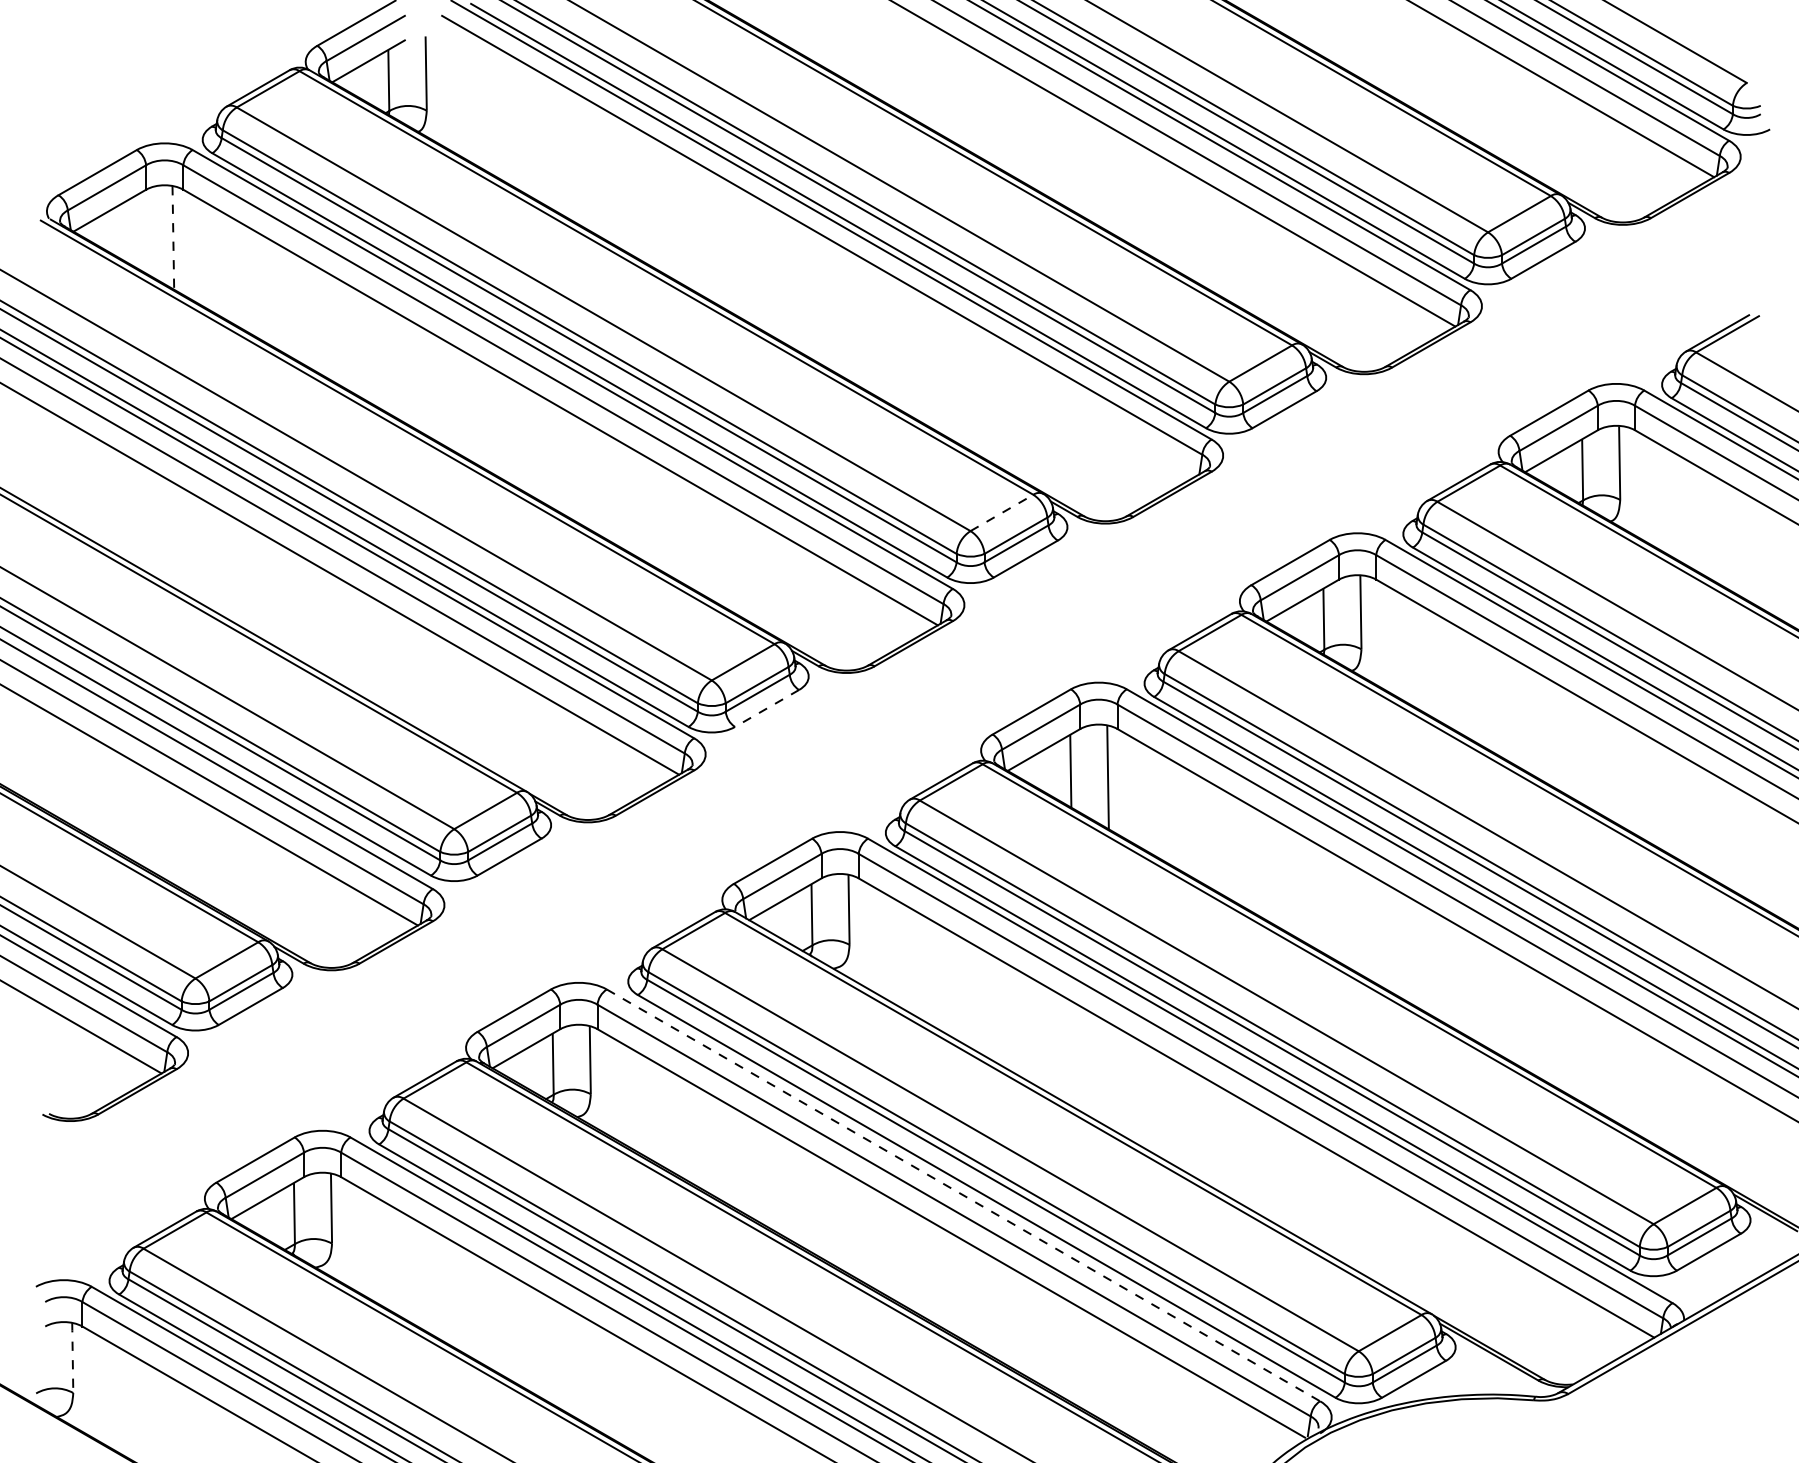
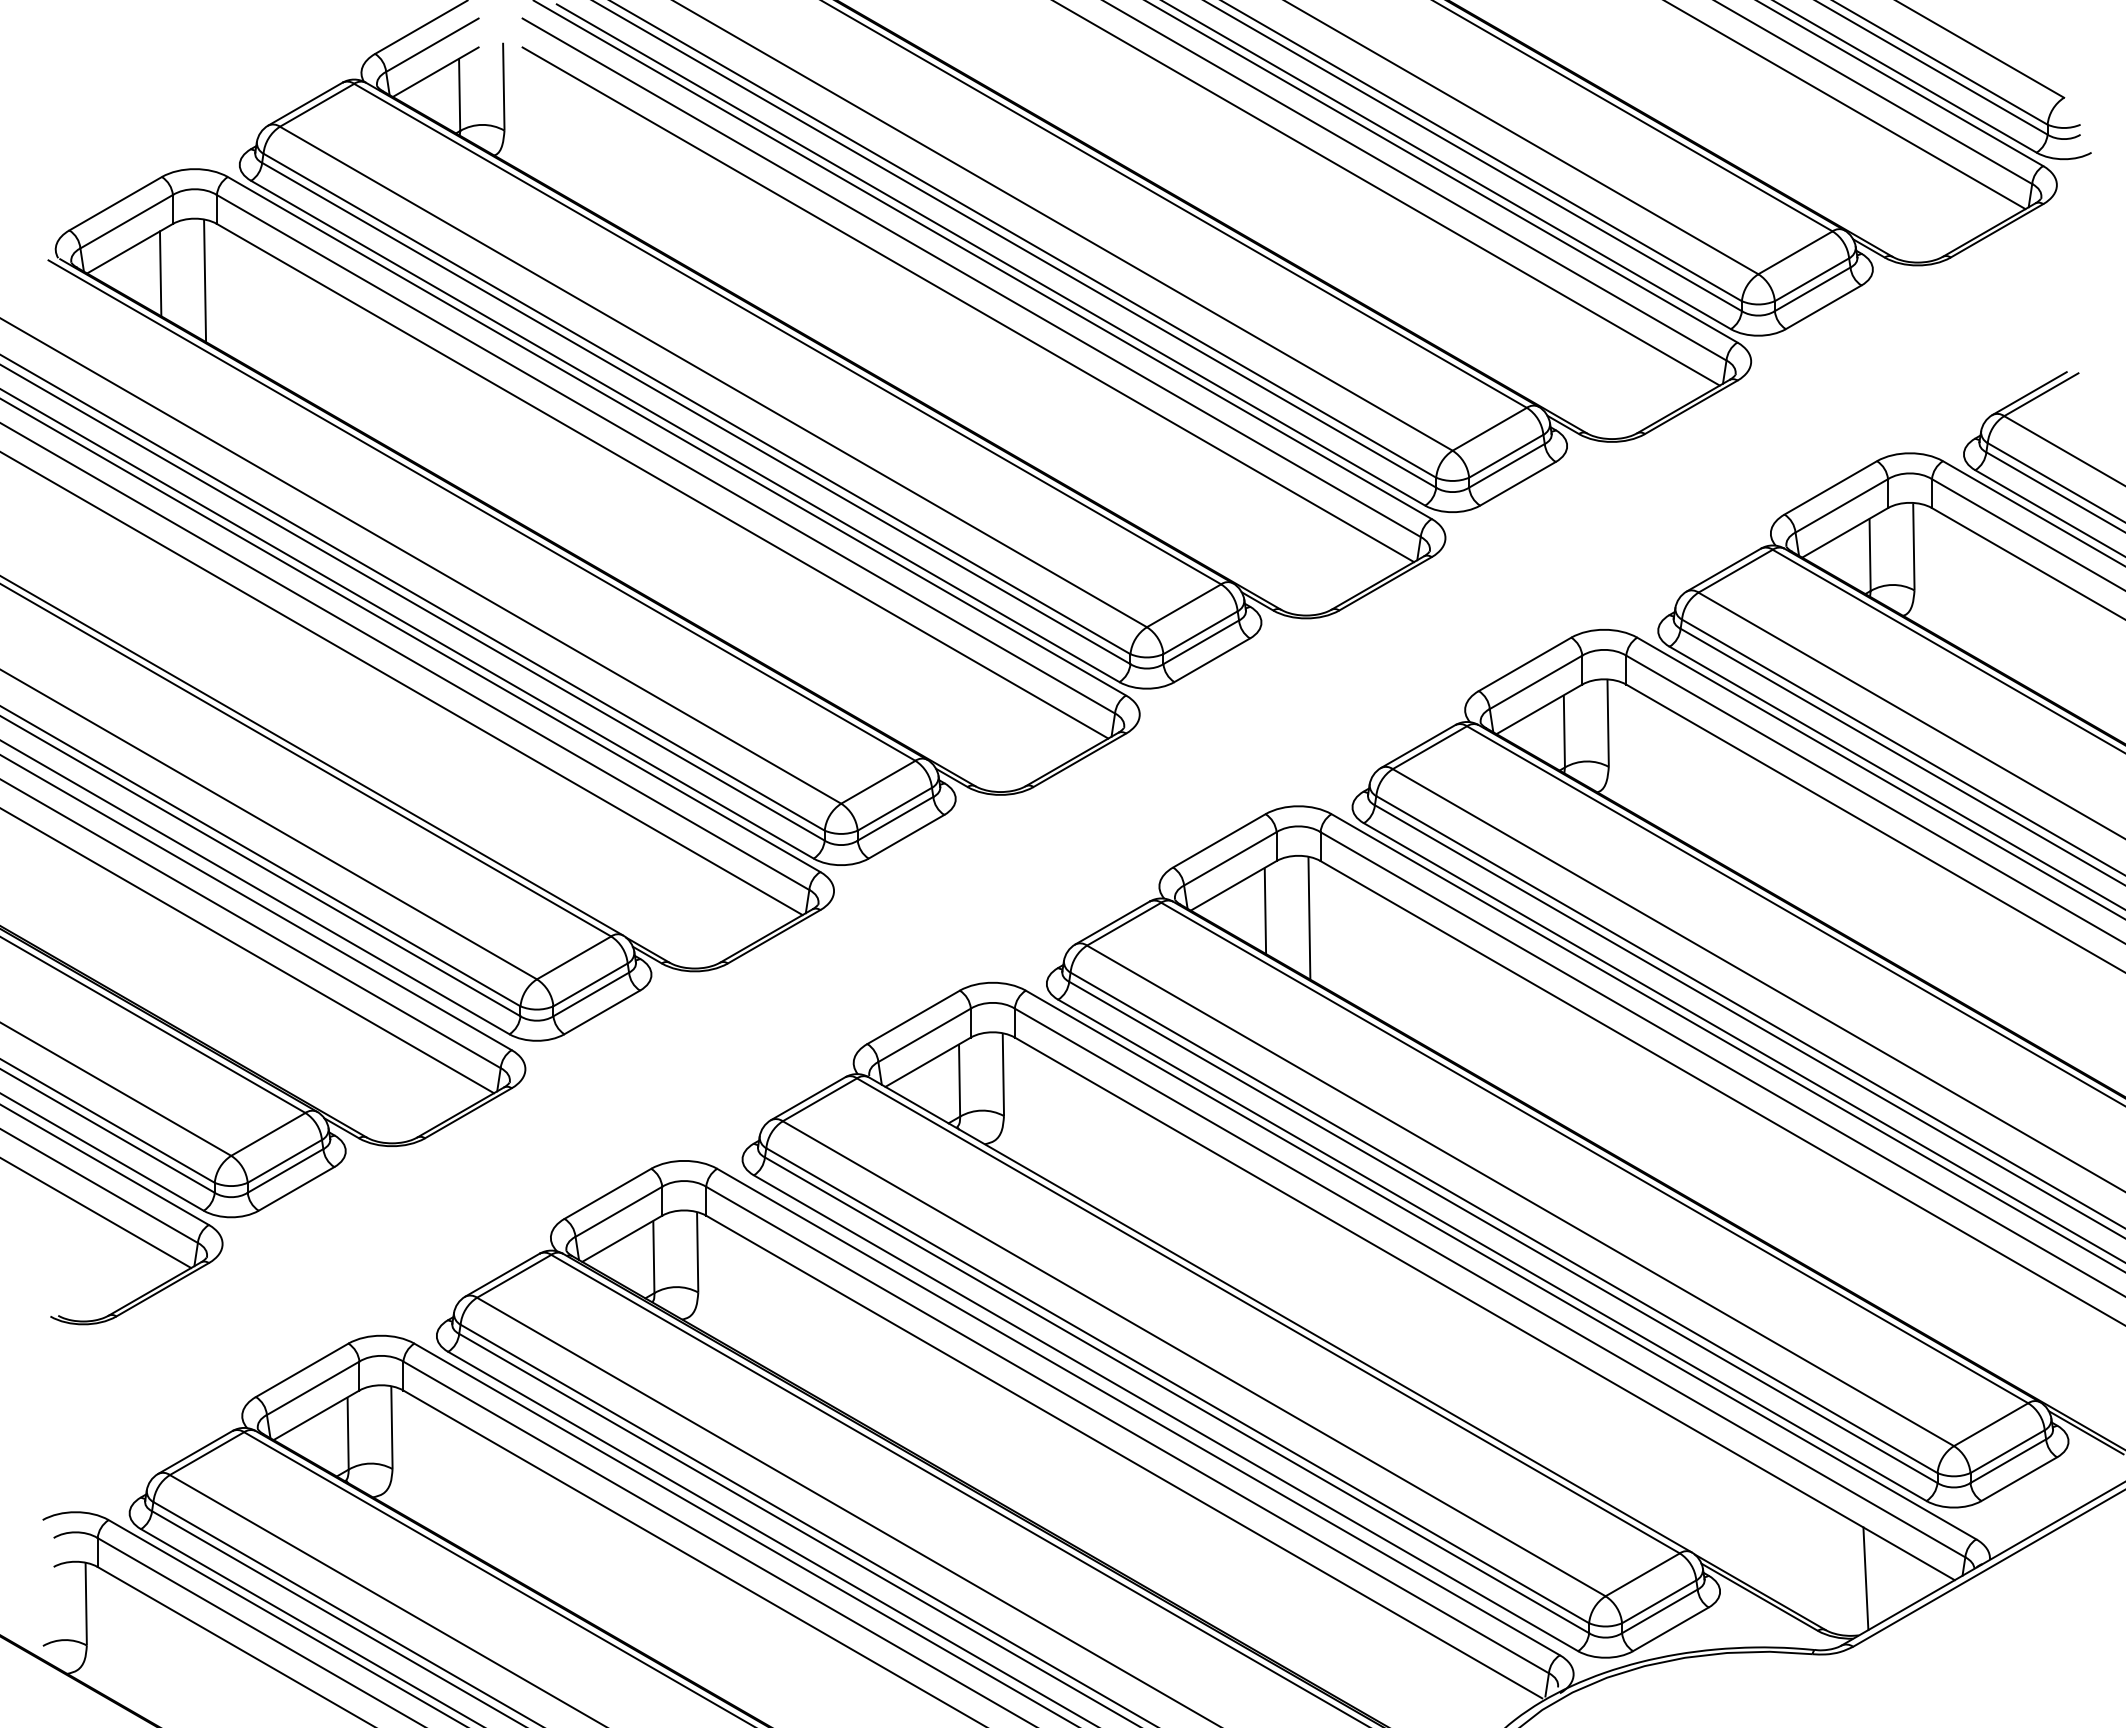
line: (135, 231) -> (160, 273), added
line: (173, 237) -> (205, 280), dashed -> solid
line: (819, 257) -> (968, 304), added
line: (1002, 512) -> (1184, 605), dashed -> solid
line: (767, 708) -> (906, 836), dashed -> solid
line: (963, 1195) -> (1138, 1412), dashed -> solid
line: (1578, 1336) -> (1865, 1578), added
line: (72, 1357) -> (86, 1603), dashed -> solid

